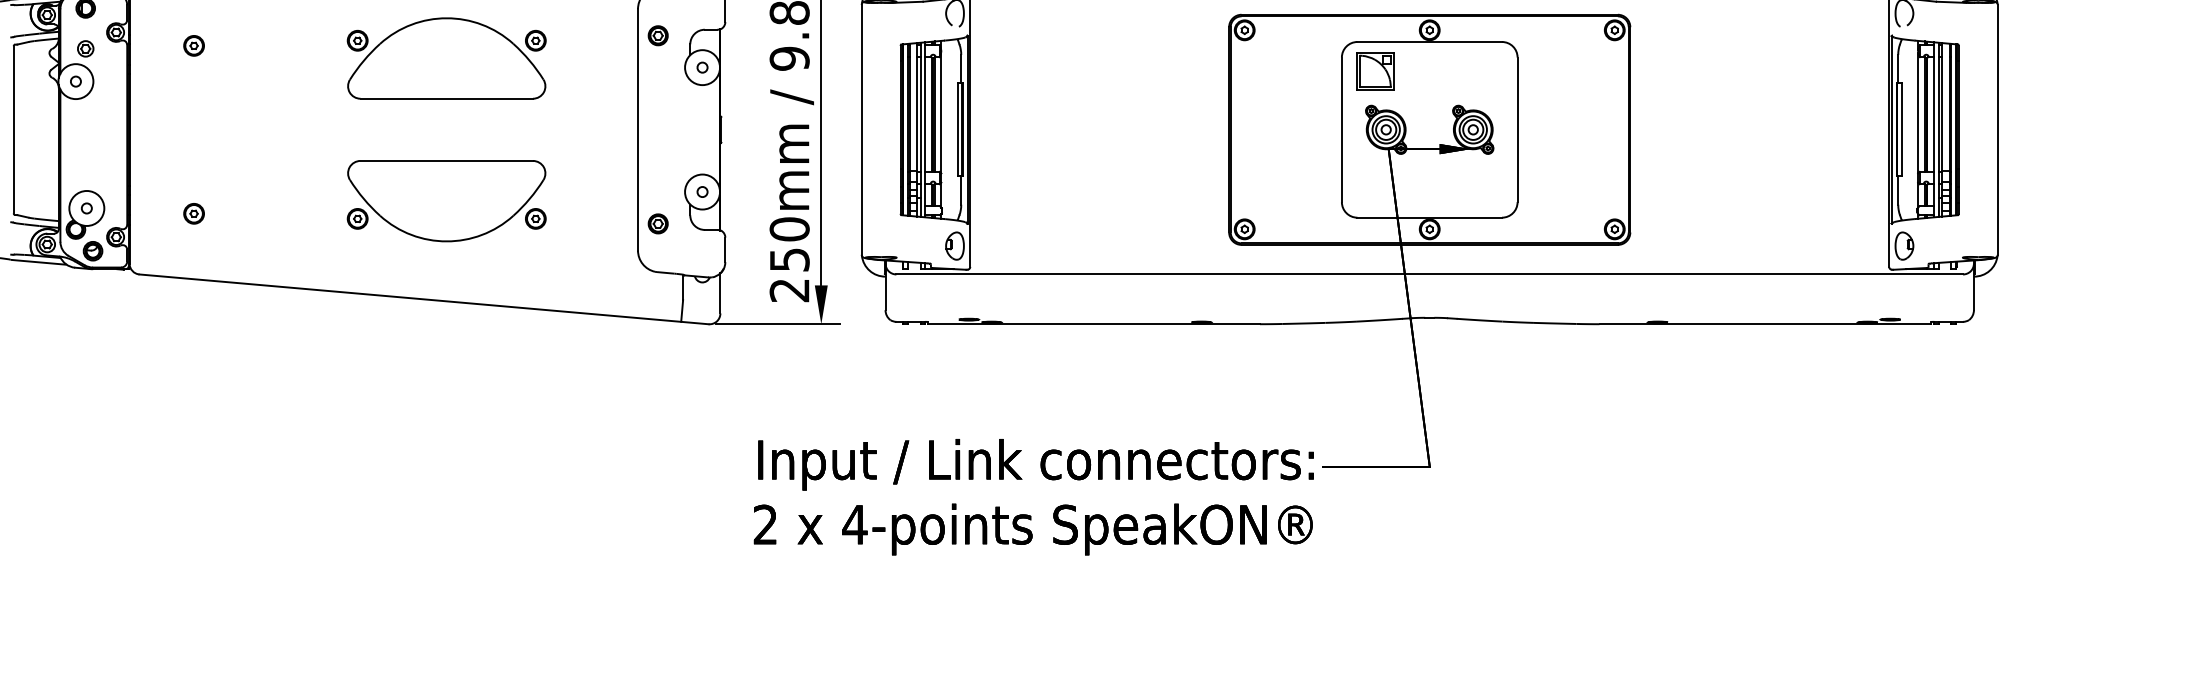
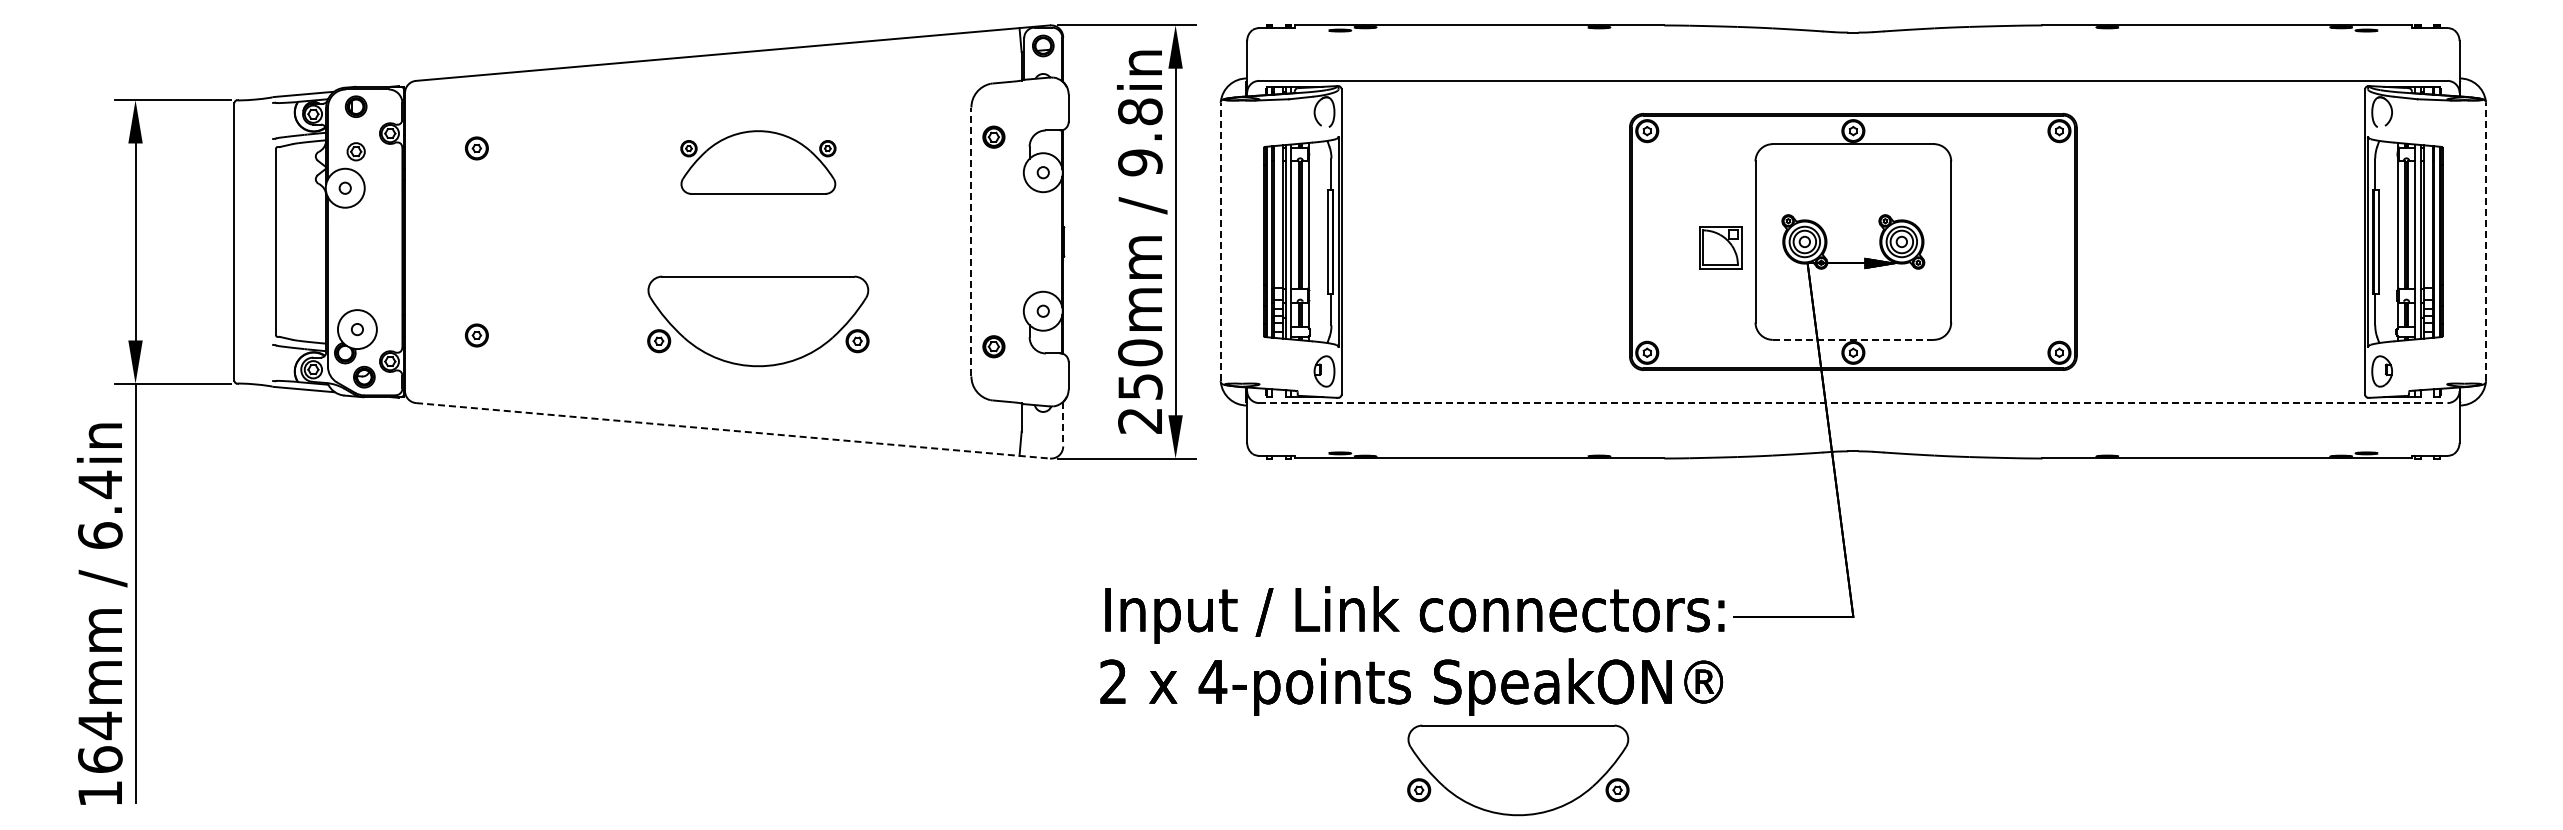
part: (446, 58) -> (758, 162), size x0.7
part: (1375, 71) -> (1720, 247), moved
line: (638, 129) -> (971, 241), solid -> dashed
line: (861, 129) -> (1220, 241), solid -> dashed
line: (1998, 129) -> (2486, 241), solid -> dashed
line: (1429, 217) -> (1853, 339), solid -> dashed
line: (1429, 274) -> (1853, 403), solid -> dashed
line: (720, 293) -> (1063, 424), solid -> dashed
line: (424, 299) -> (733, 430), solid -> dashed
part: (1129, 604) -> (1518, 770), added

